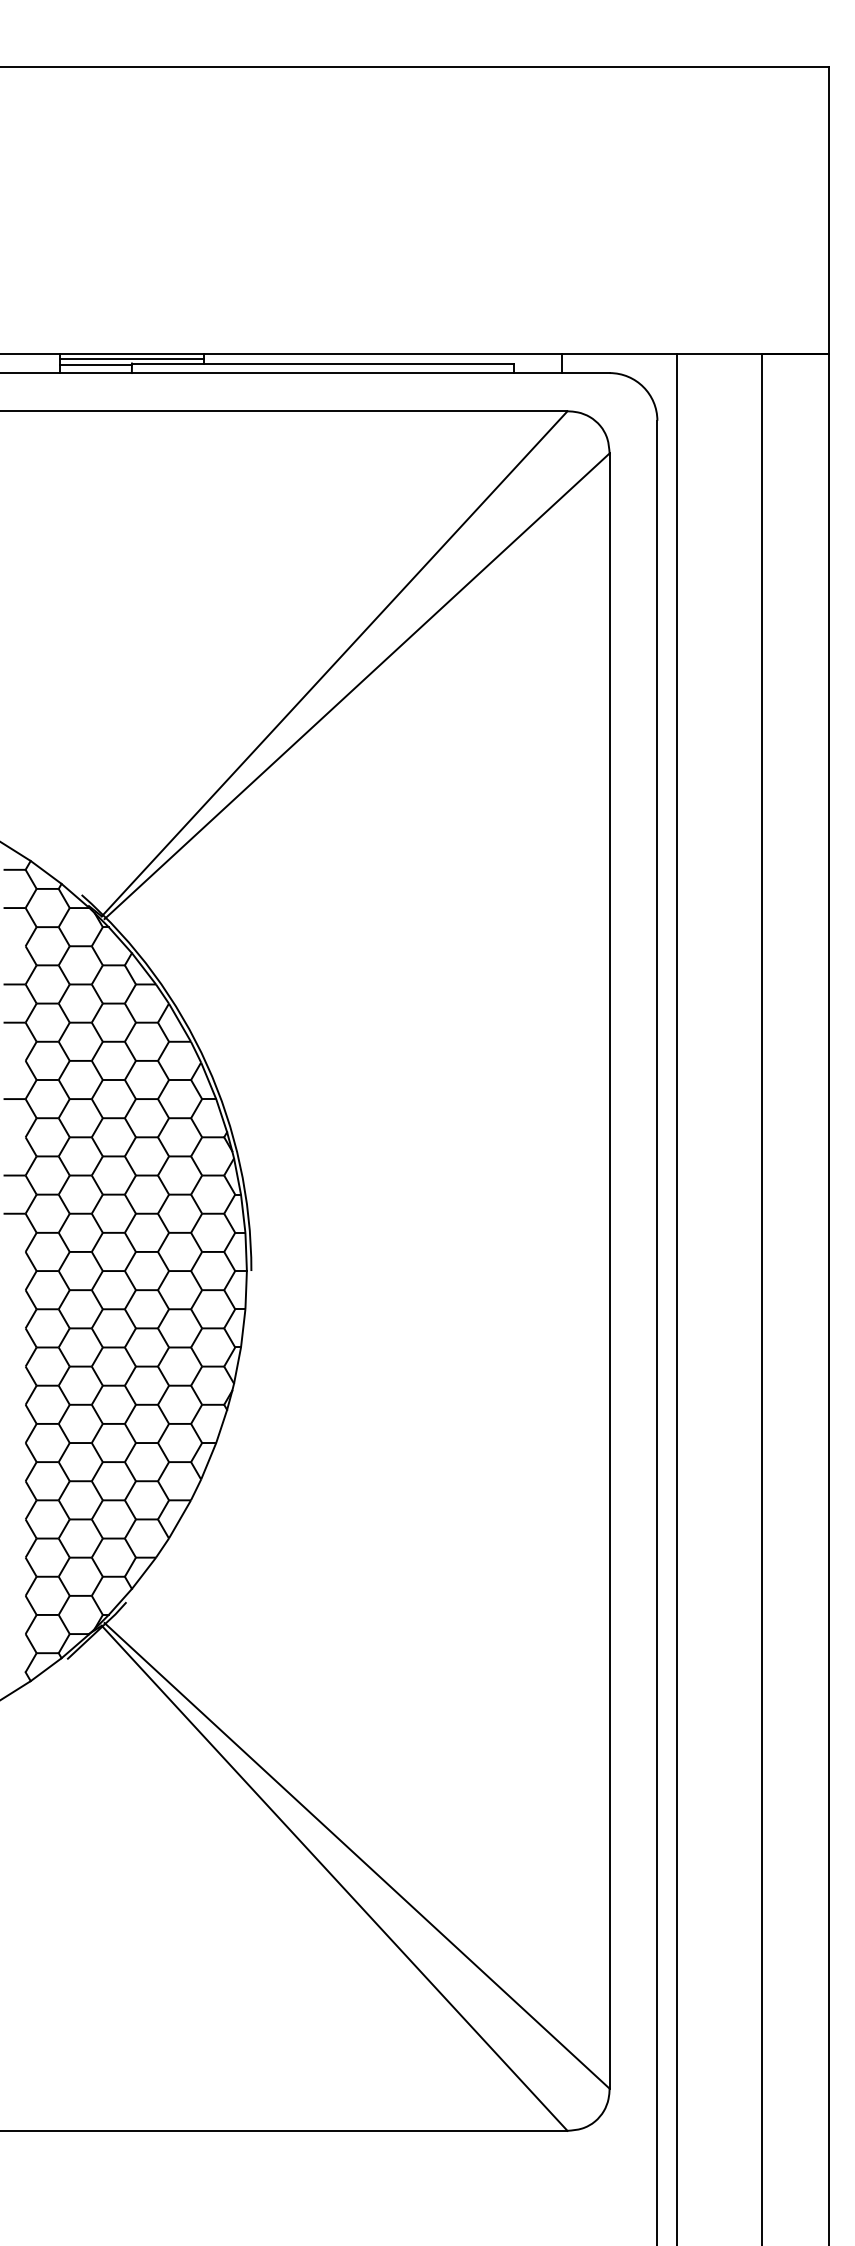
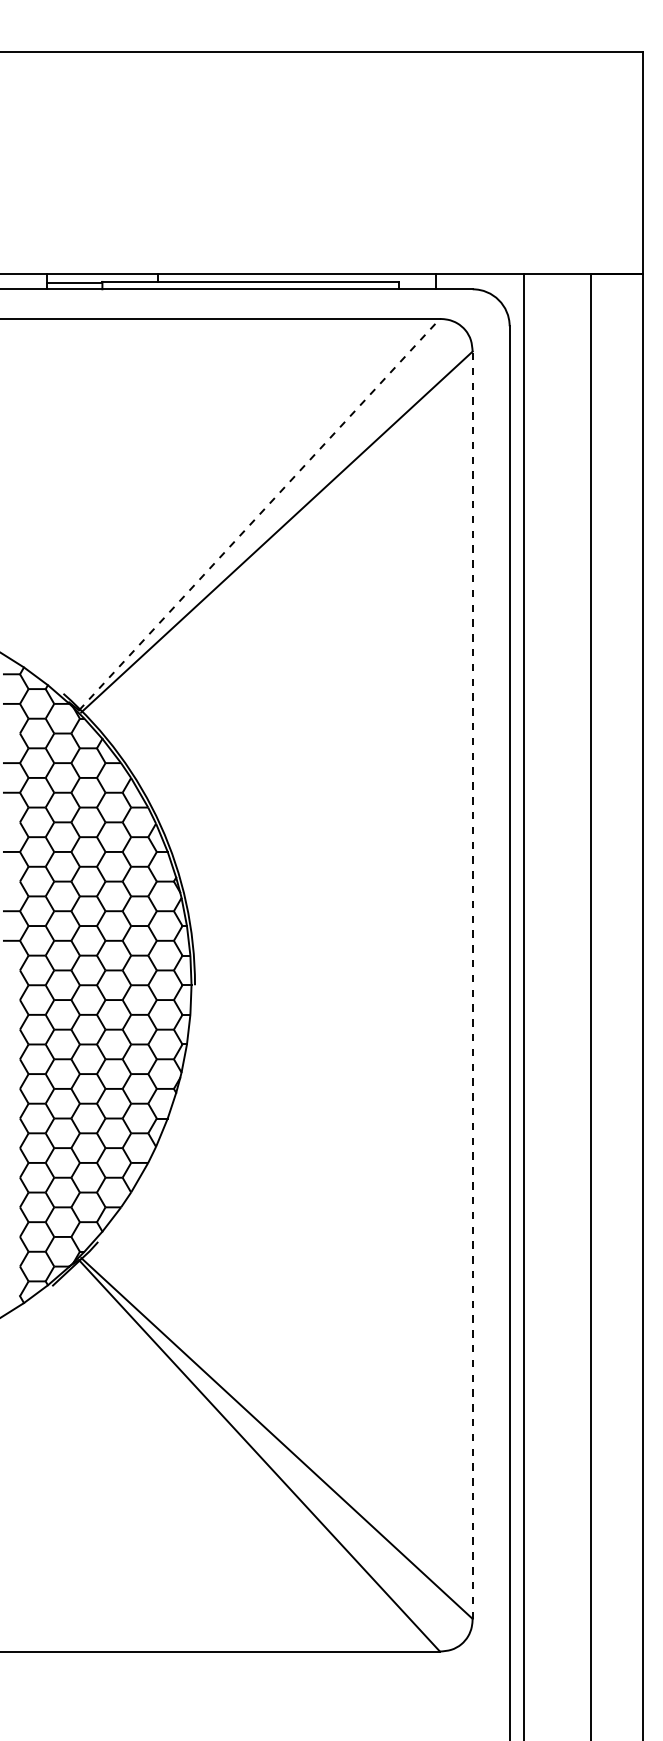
line: (131, 359) -> (102, 278), removed
line: (334, 663) -> (259, 514), solid -> dashed
line: (609, 1271) -> (472, 985), solid -> dashed

